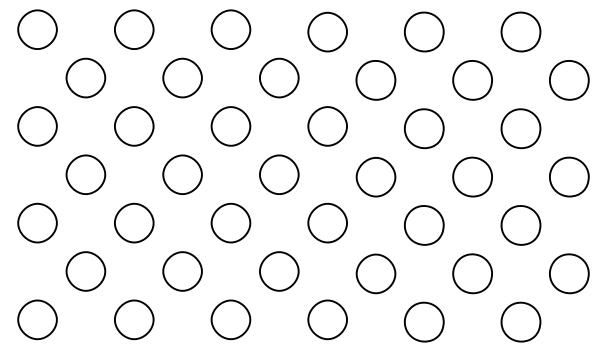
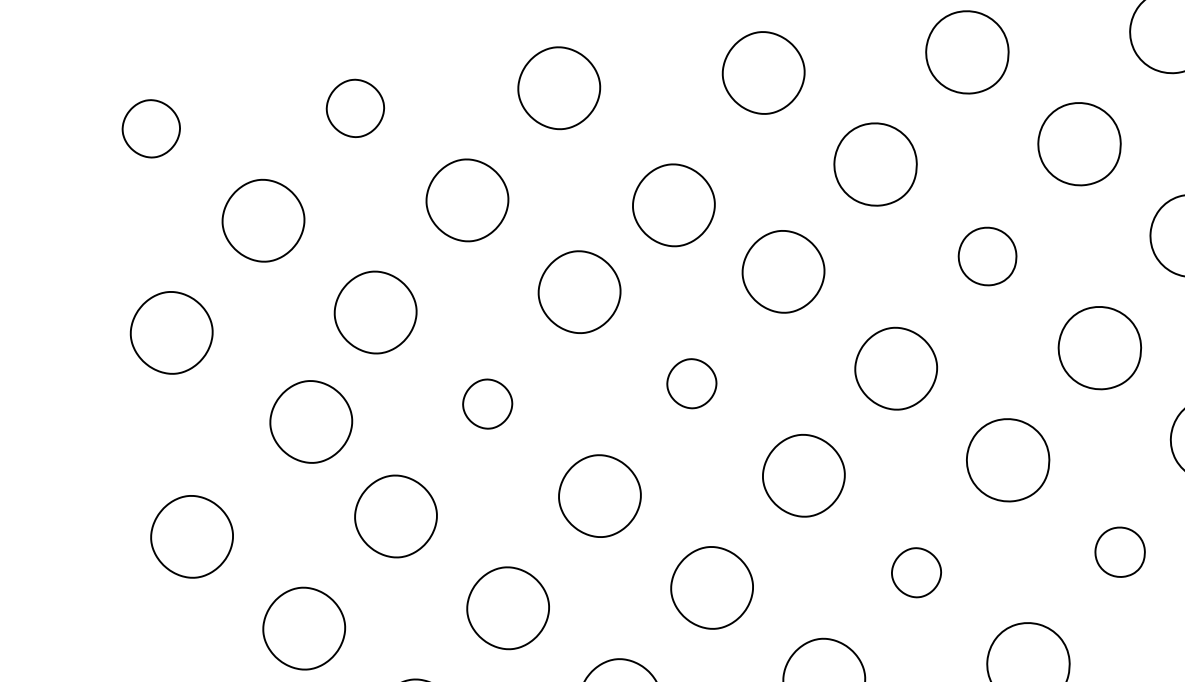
part: (37, 29) -> (151, 128), size x0.7
part: (134, 29) -> (355, 108), size x0.7
part: (279, 77) -> (674, 204), moved
part: (423, 128) -> (986, 256), size x0.7
part: (85, 174) -> (310, 421), moved
part: (182, 174) -> (487, 403), size x0.6
part: (279, 174) -> (692, 383), size x0.6
part: (375, 273) -> (915, 571), size x0.6
part: (472, 273) -> (1119, 551), size x0.6

